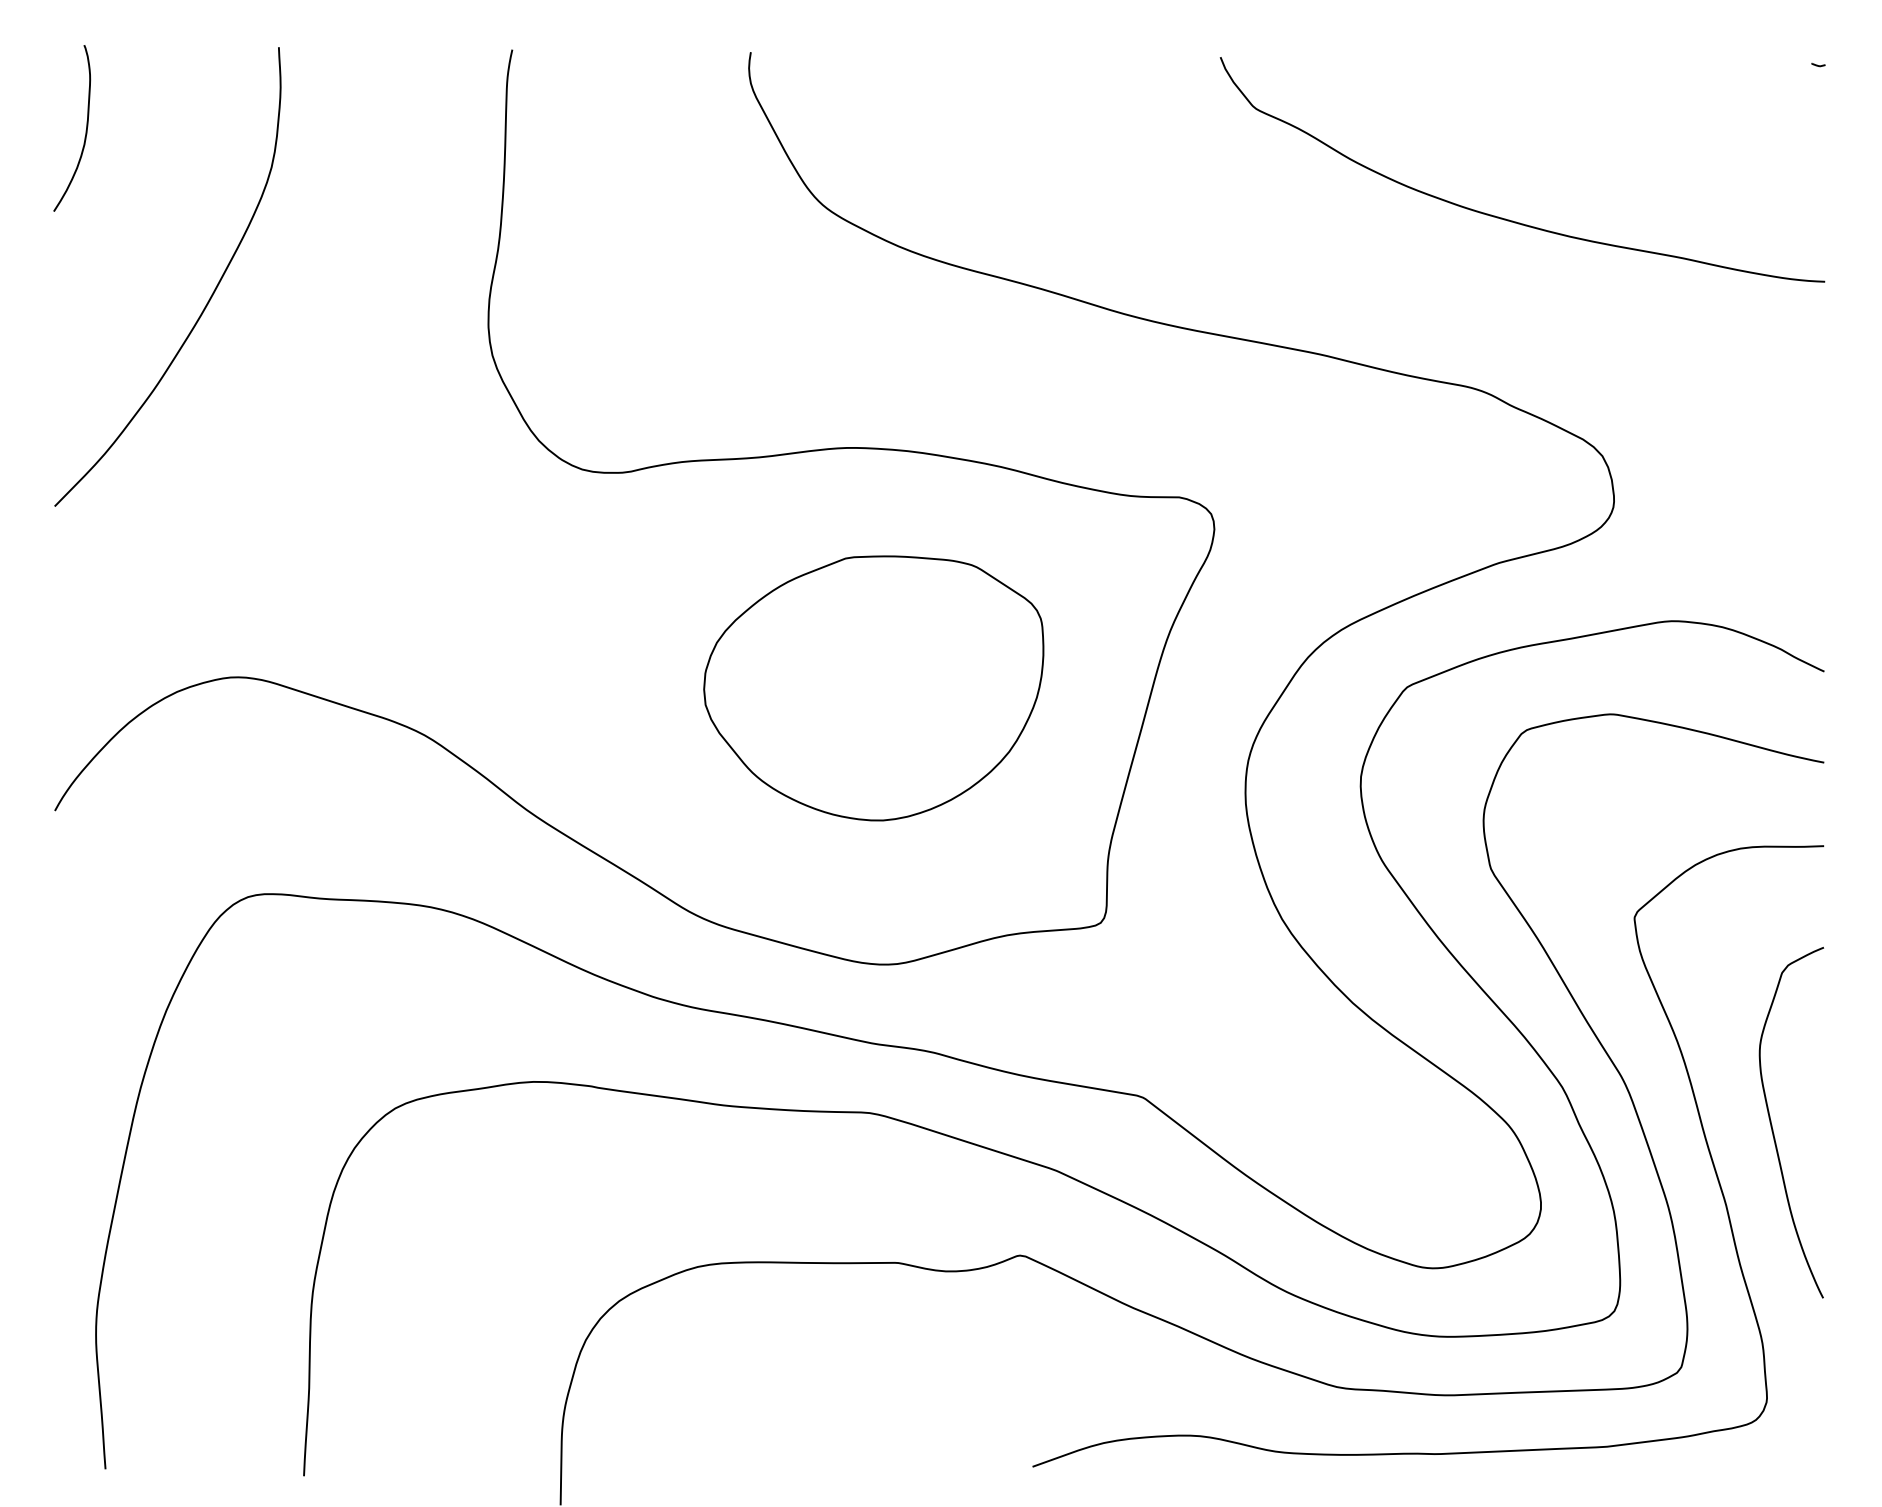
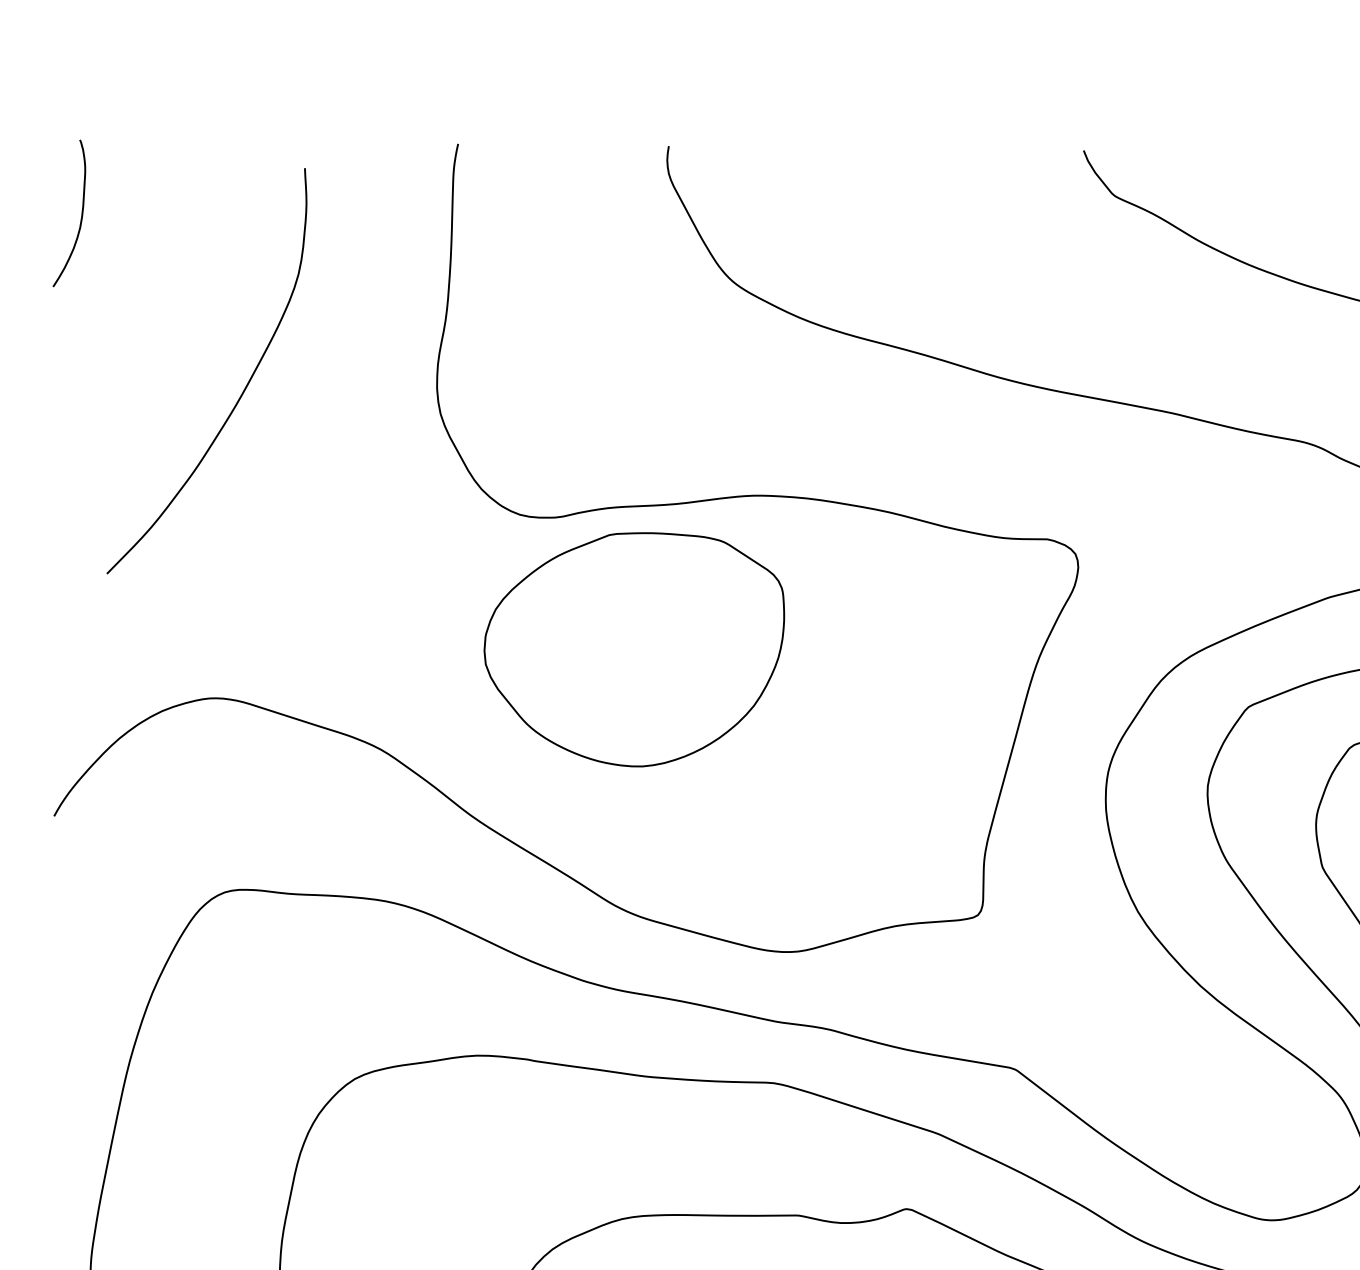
curve: (208, 299) -> (242, 391), moved
part: (873, 688) -> (634, 649), moved

